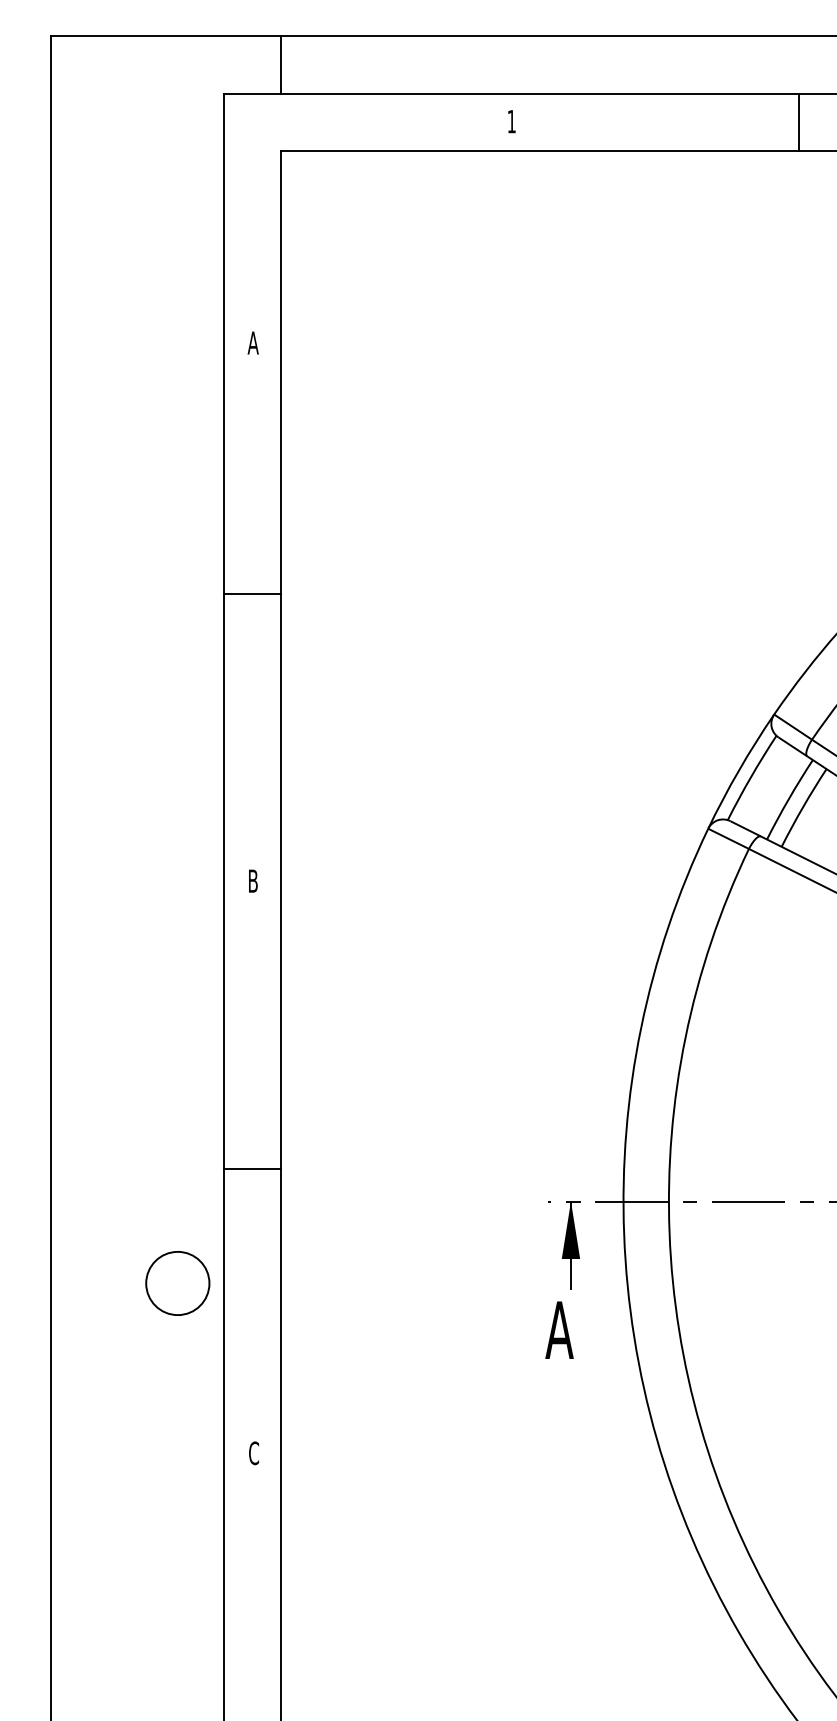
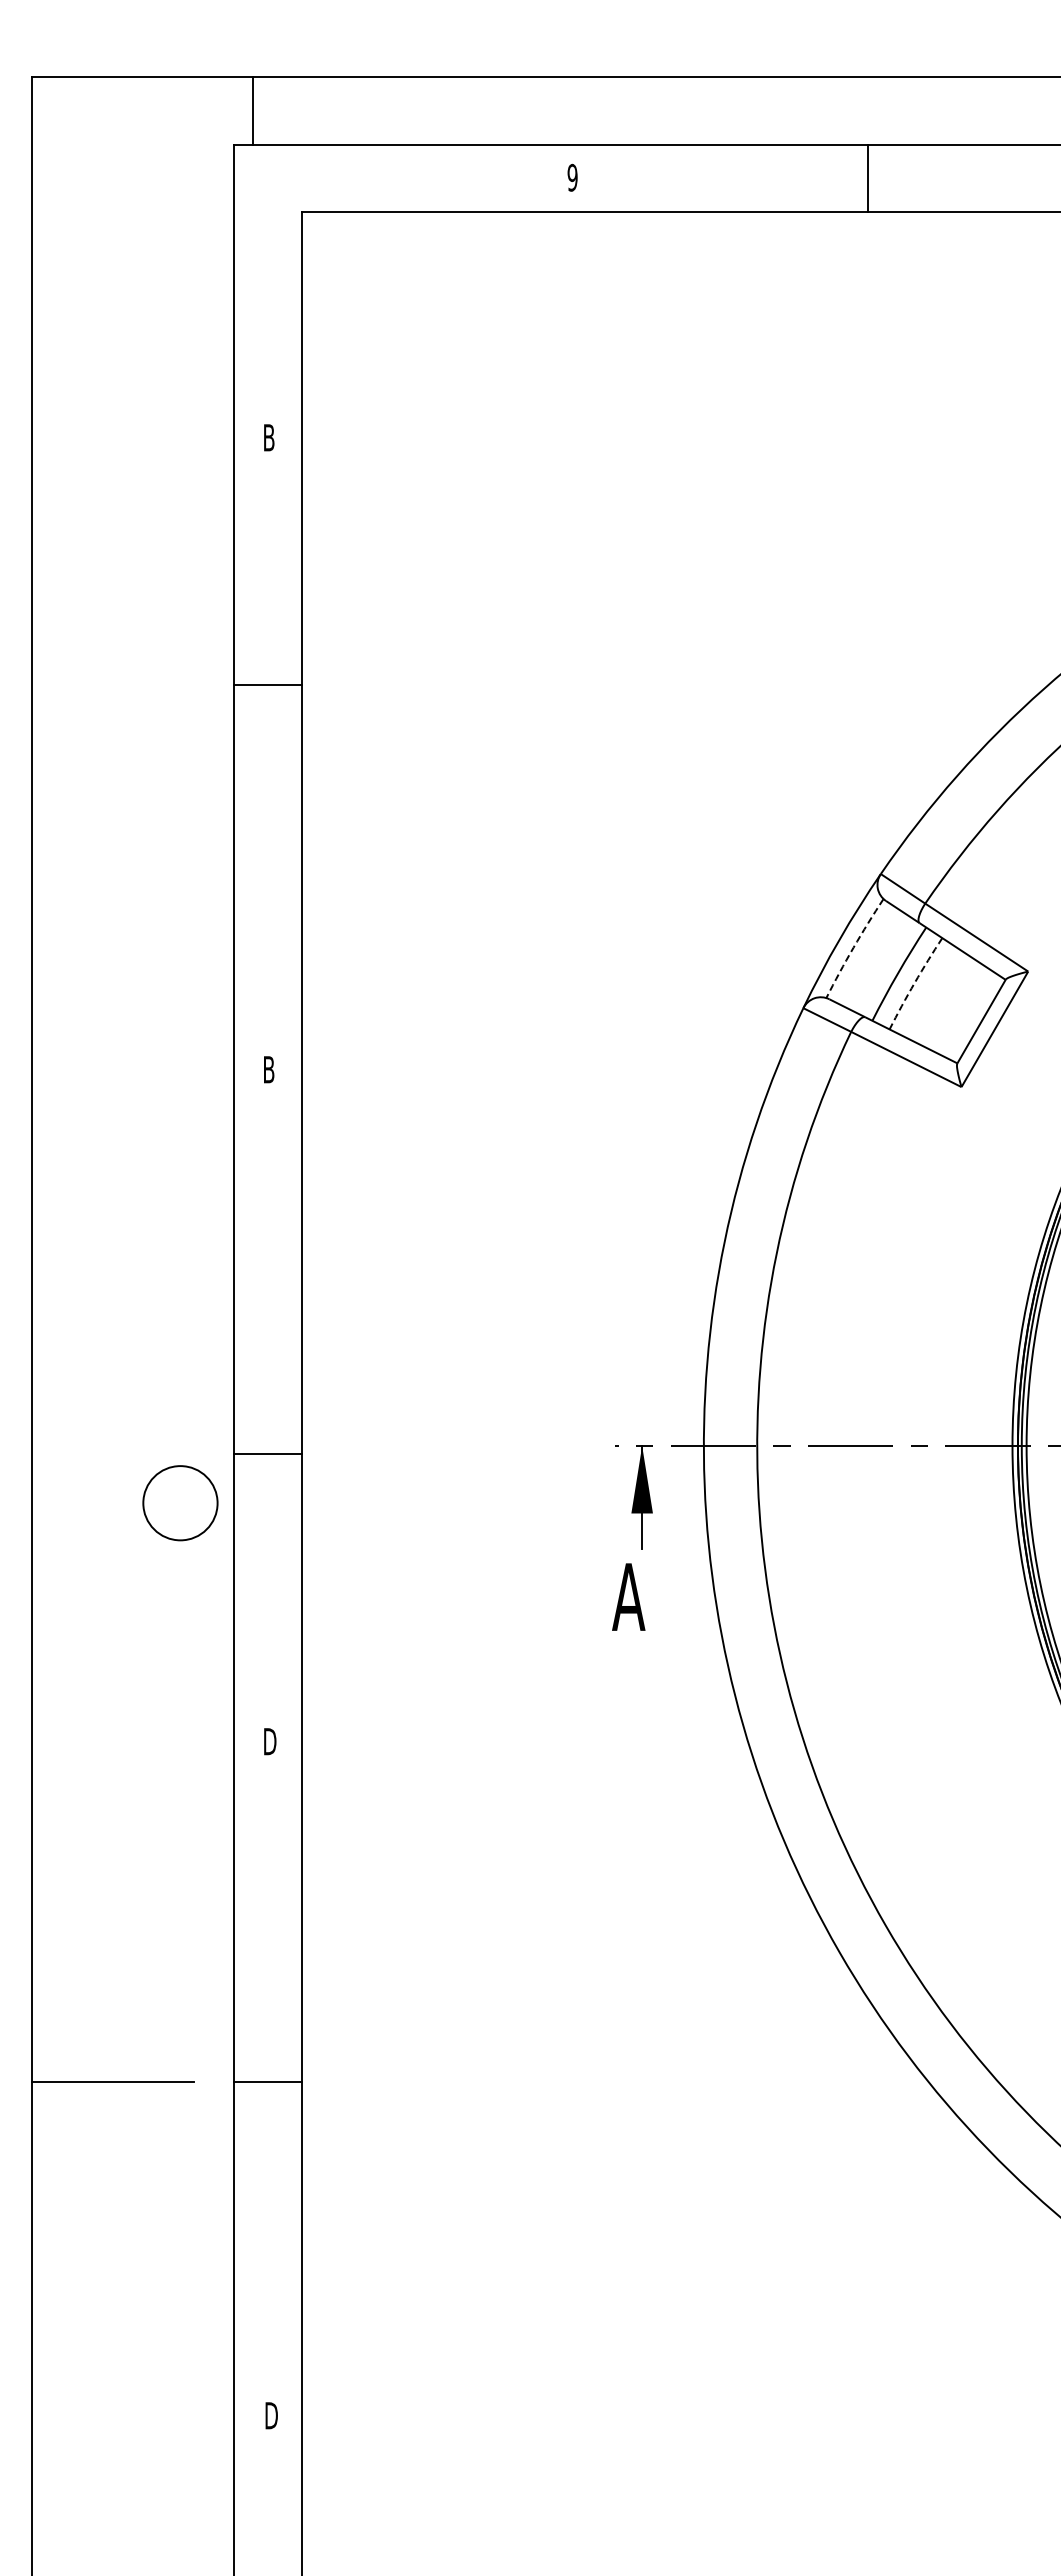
line: (280, 64) -> (252, 110), moved
text: (511, 121) -> (572, 177), 1 -> 9
line: (798, 122) -> (867, 178), moved
text: (252, 342) -> (268, 437), A -> B
line: (251, 594) -> (267, 685), moved
arc: (750, 777) -> (853, 947), solid -> dashed
arc: (802, 807) -> (914, 983), solid -> dashed
line: (251, 1168) -> (267, 1454), moved
circle: (177, 1283) -> (180, 1503), moved
text: (254, 1453) -> (270, 1741), C -> D

